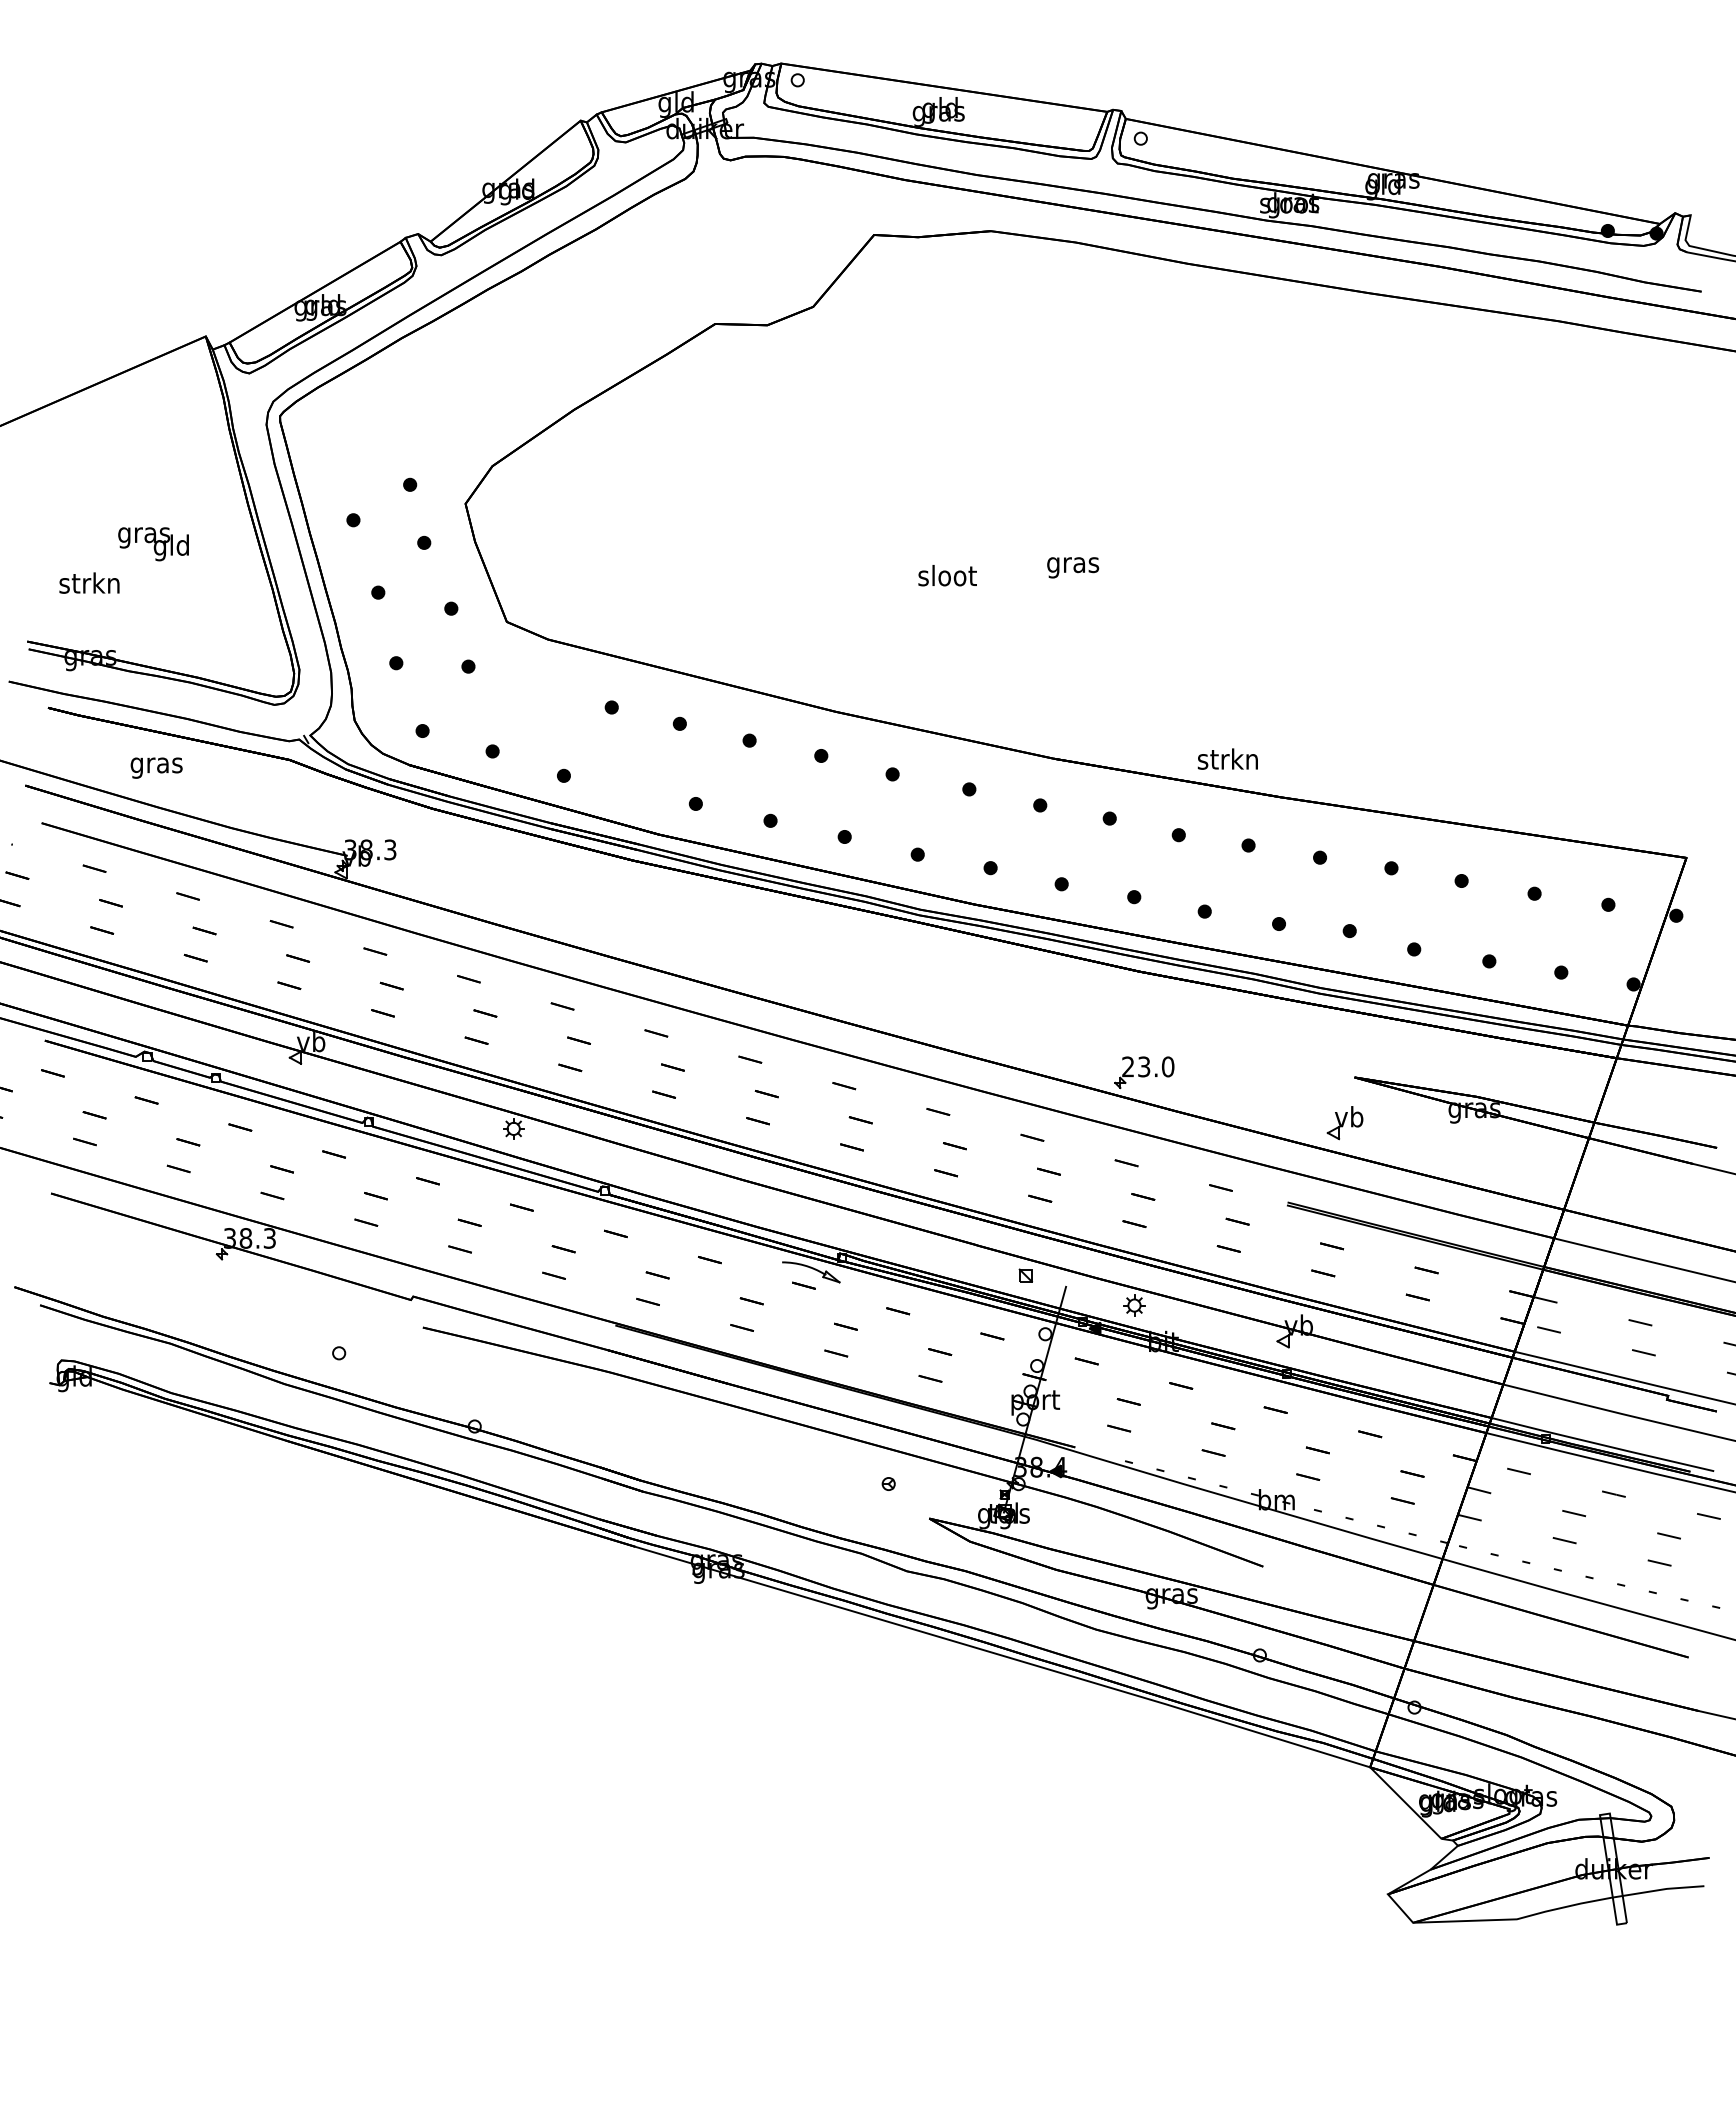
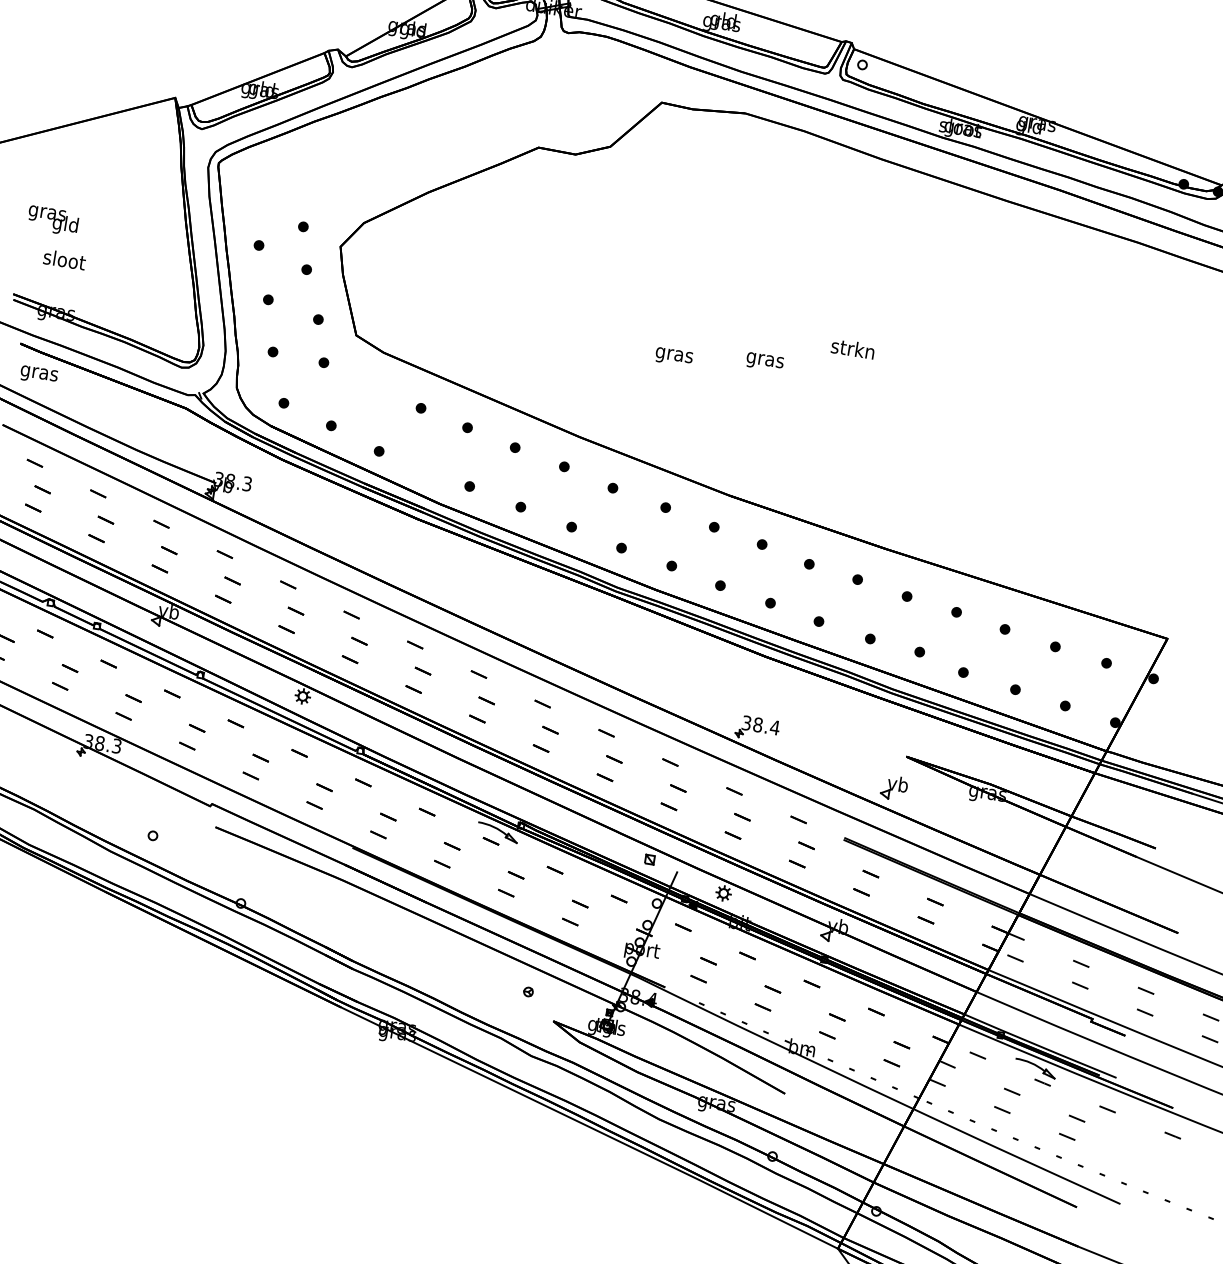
text: (153, 544) -> (52, 221), moved
text: (947, 578) -> (674, 355), sloot -> gras
text: (89, 582) -> (64, 259), strkn -> sloot
text: (1227, 758) -> (852, 348), moved
text: (156, 767) -> (39, 374), moved
text: (1148, 1066) -> (761, 725), 23.0 -> 38.4
part: (1600, 1476) -> (1035, 1068), added

